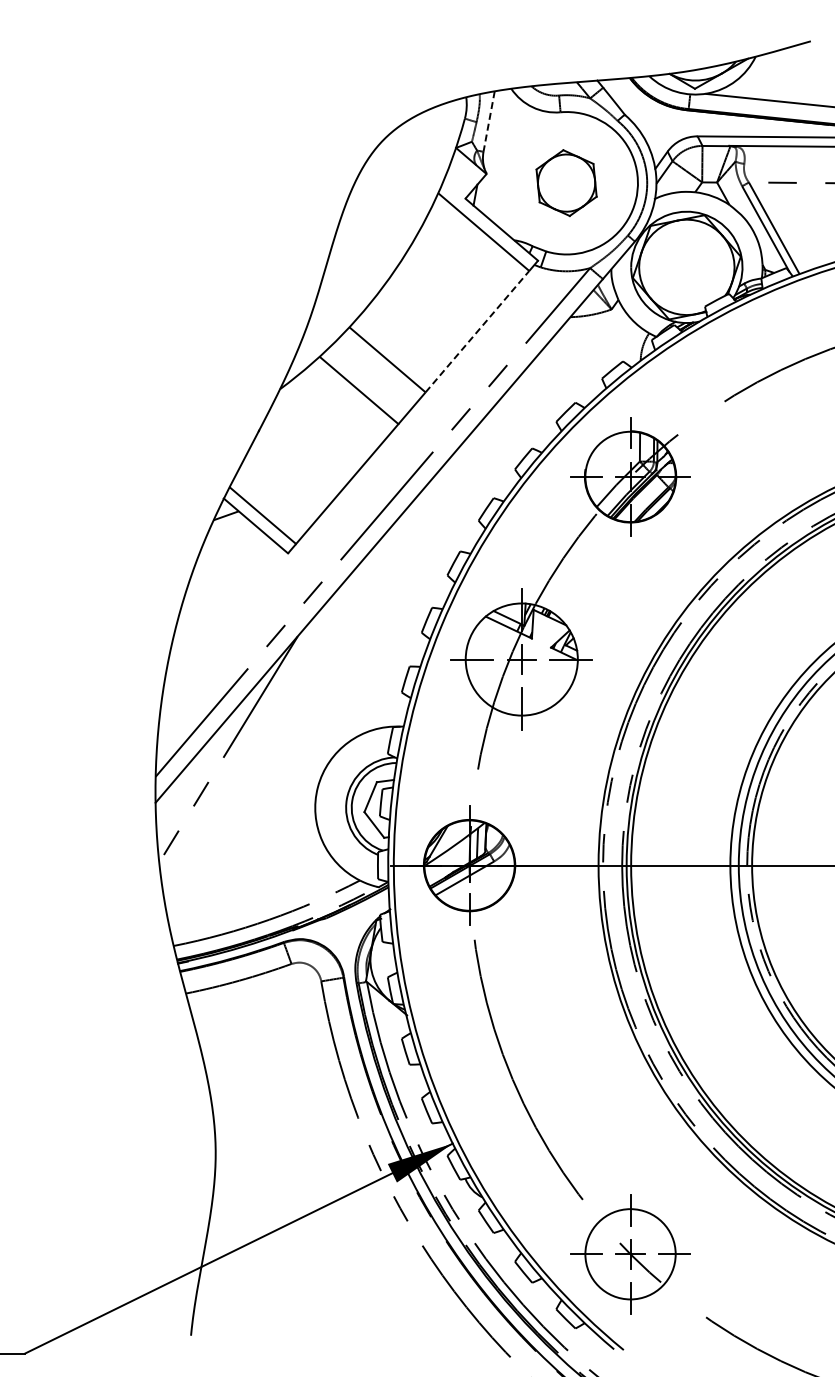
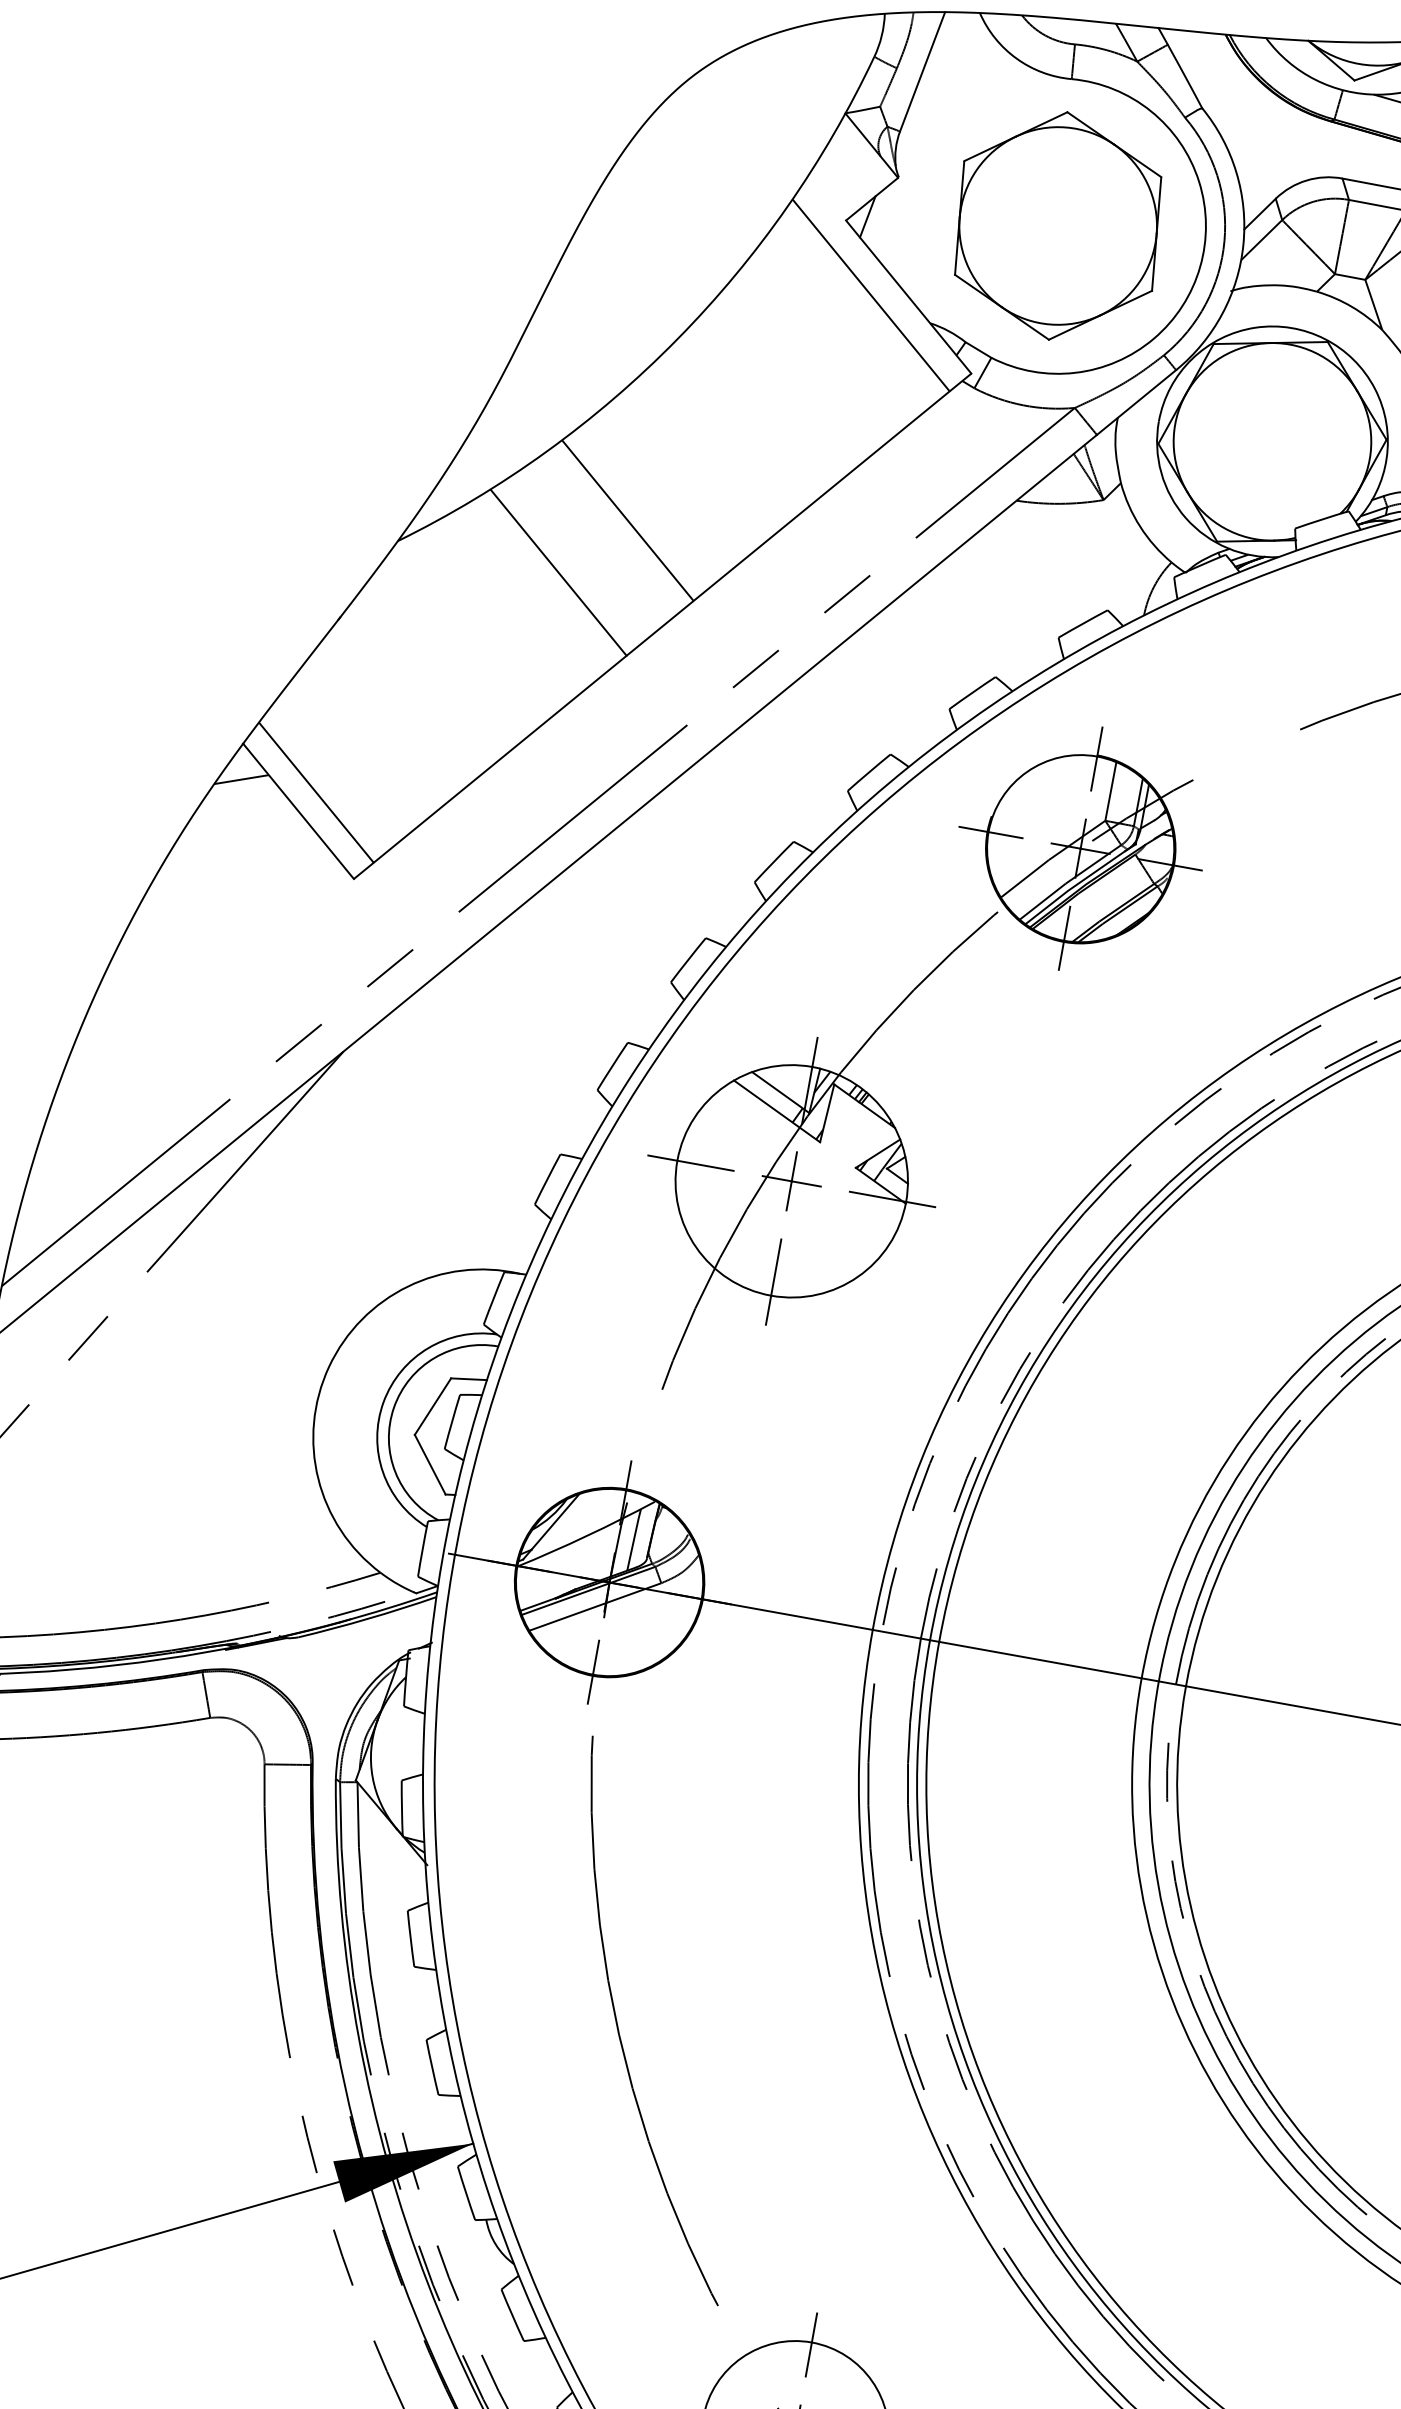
line: (489, 121) -> (923, 71), dashed -> solid
part: (566, 182) -> (1058, 224), size x1.67
line: (477, 331) -> (821, 495), dashed -> solid

